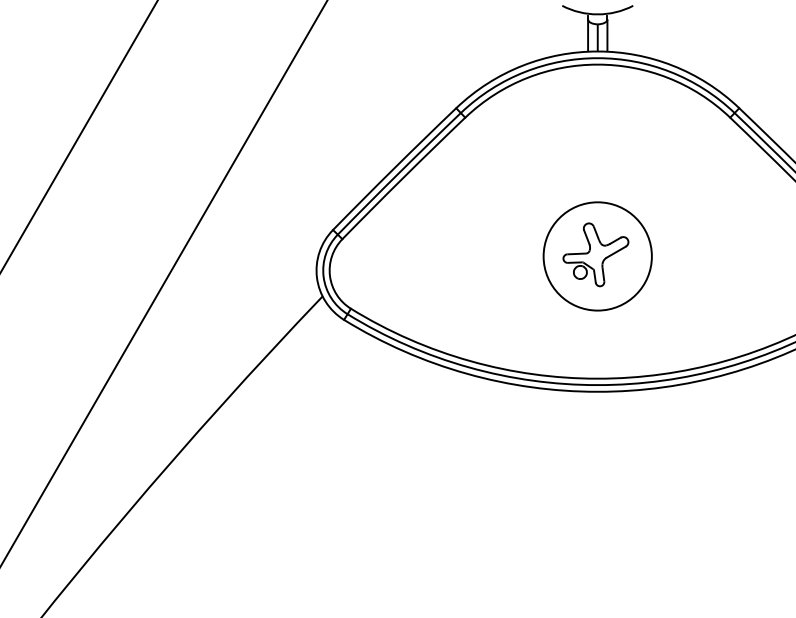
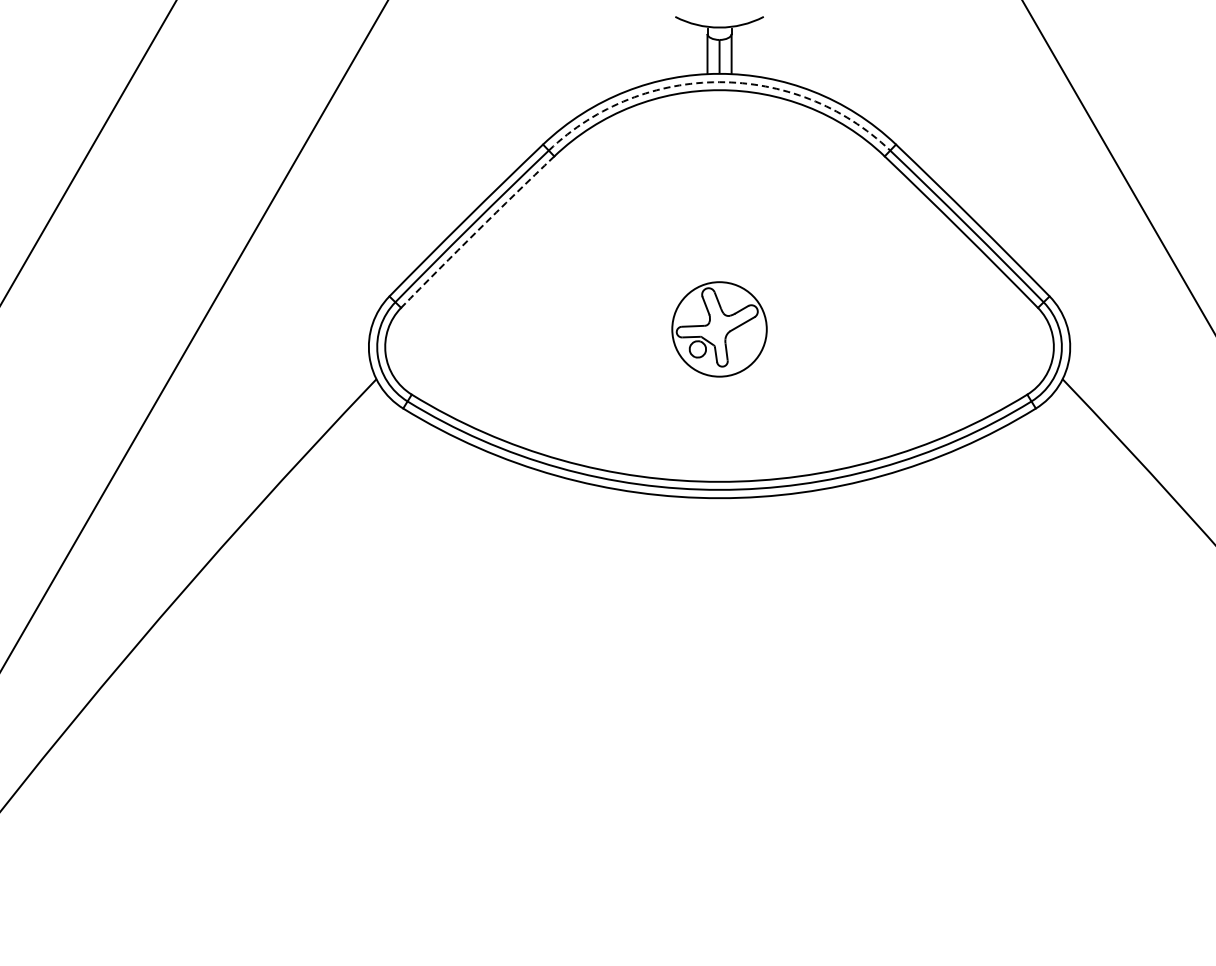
arc: (597, 58) -> (719, 82), solid -> dashed
arc: (403, 177) -> (477, 231), solid -> dashed
circle: (597, 255) -> (719, 328), size x0.7

